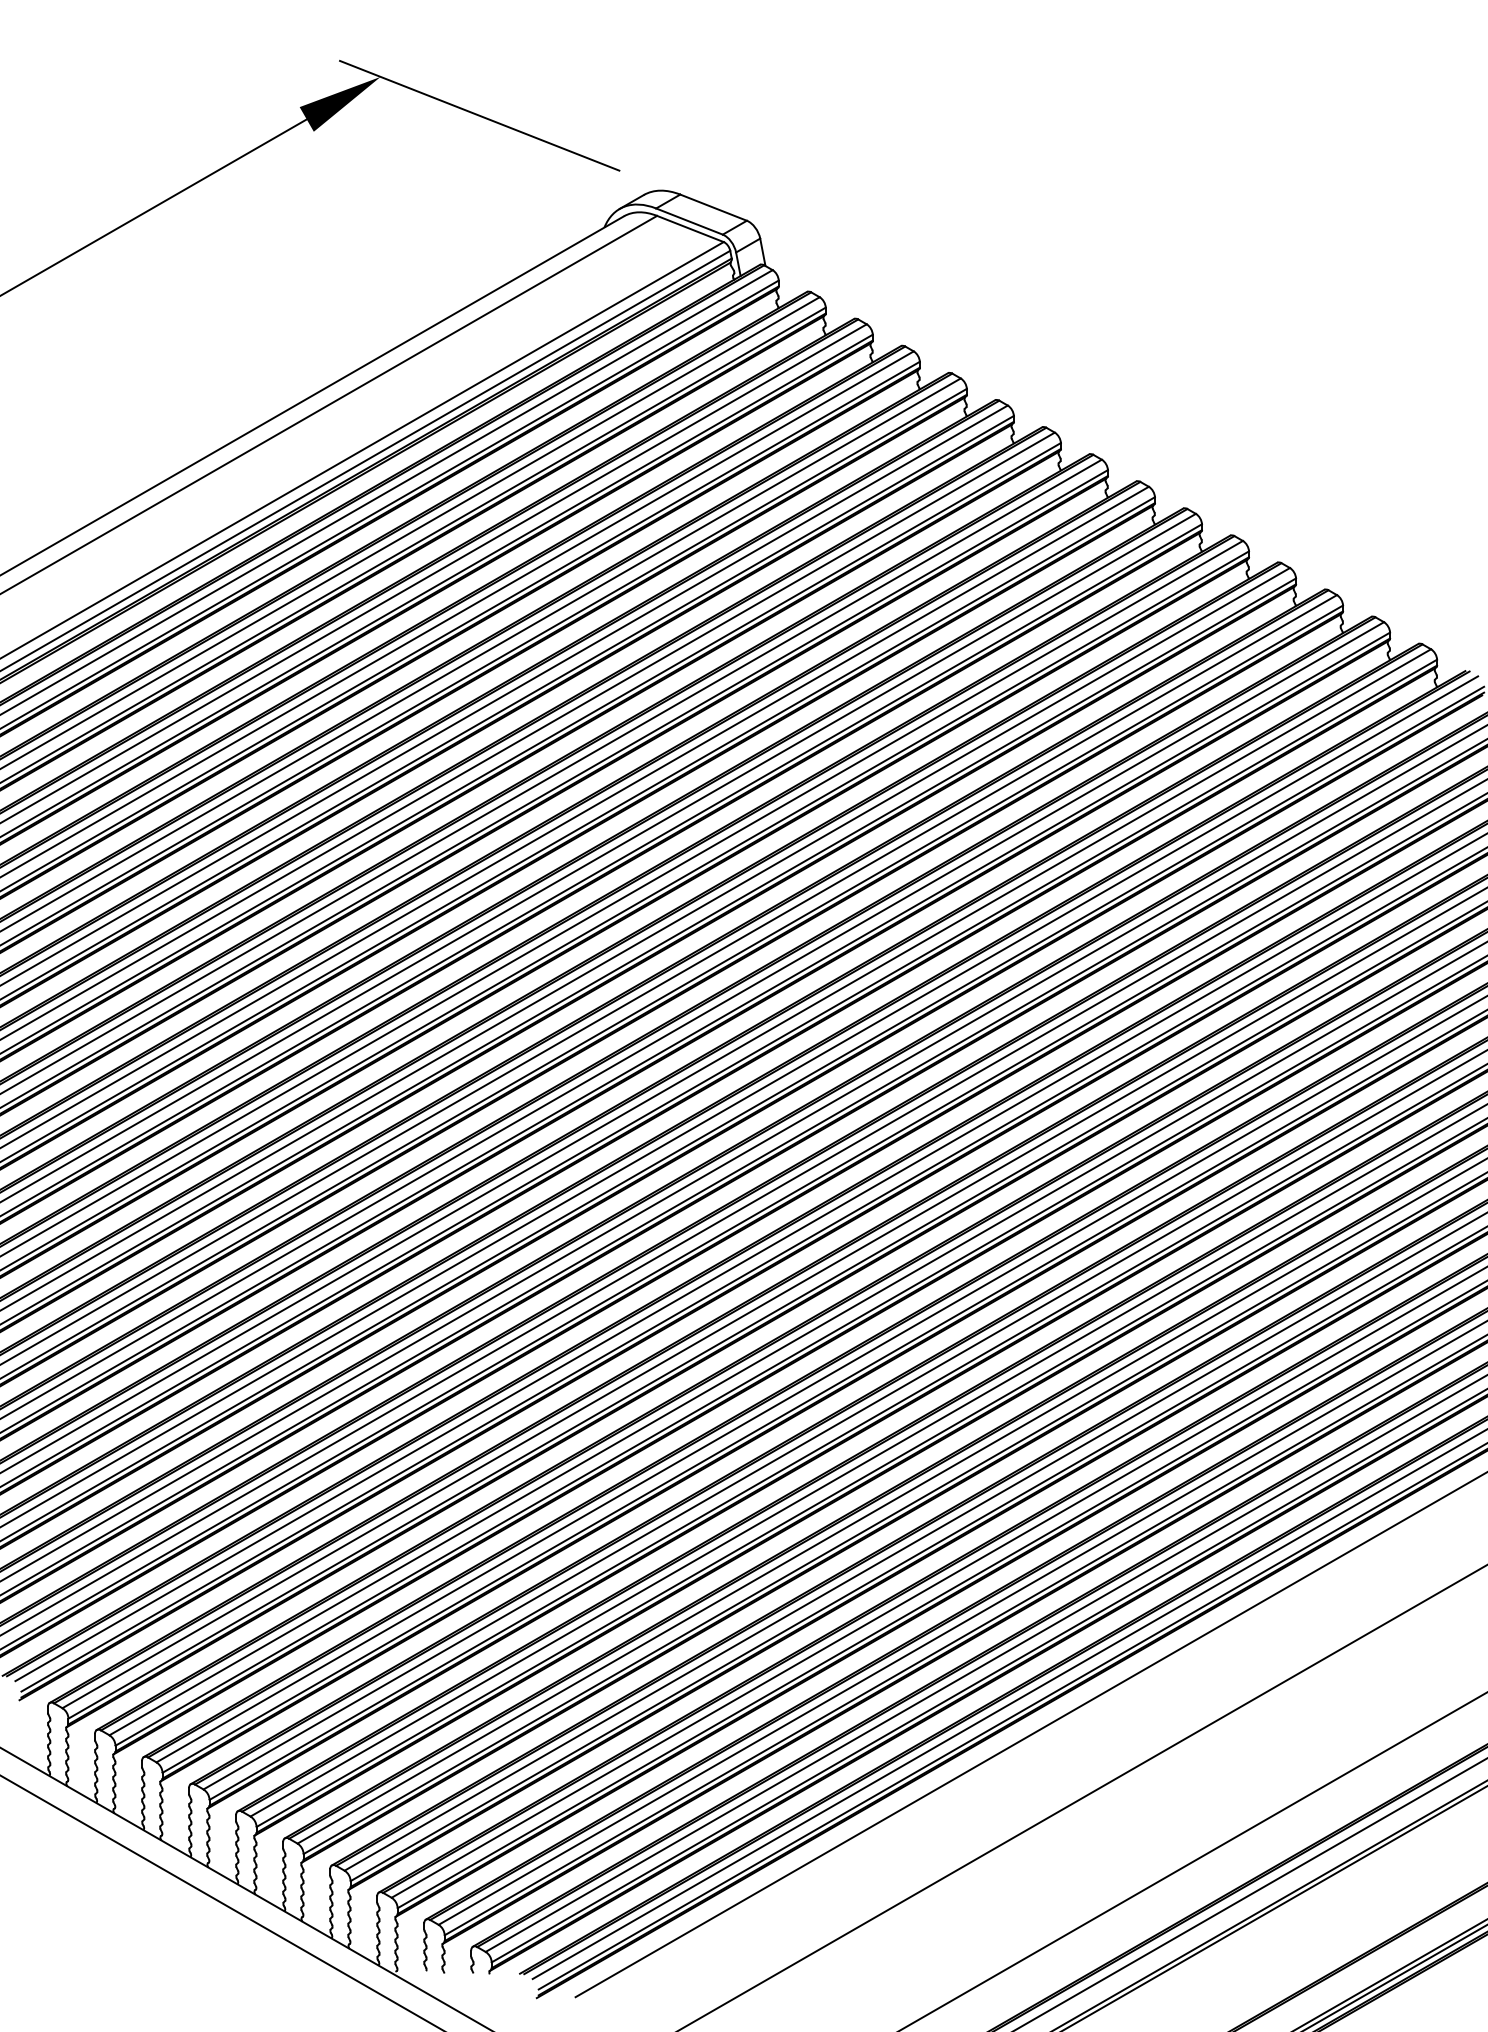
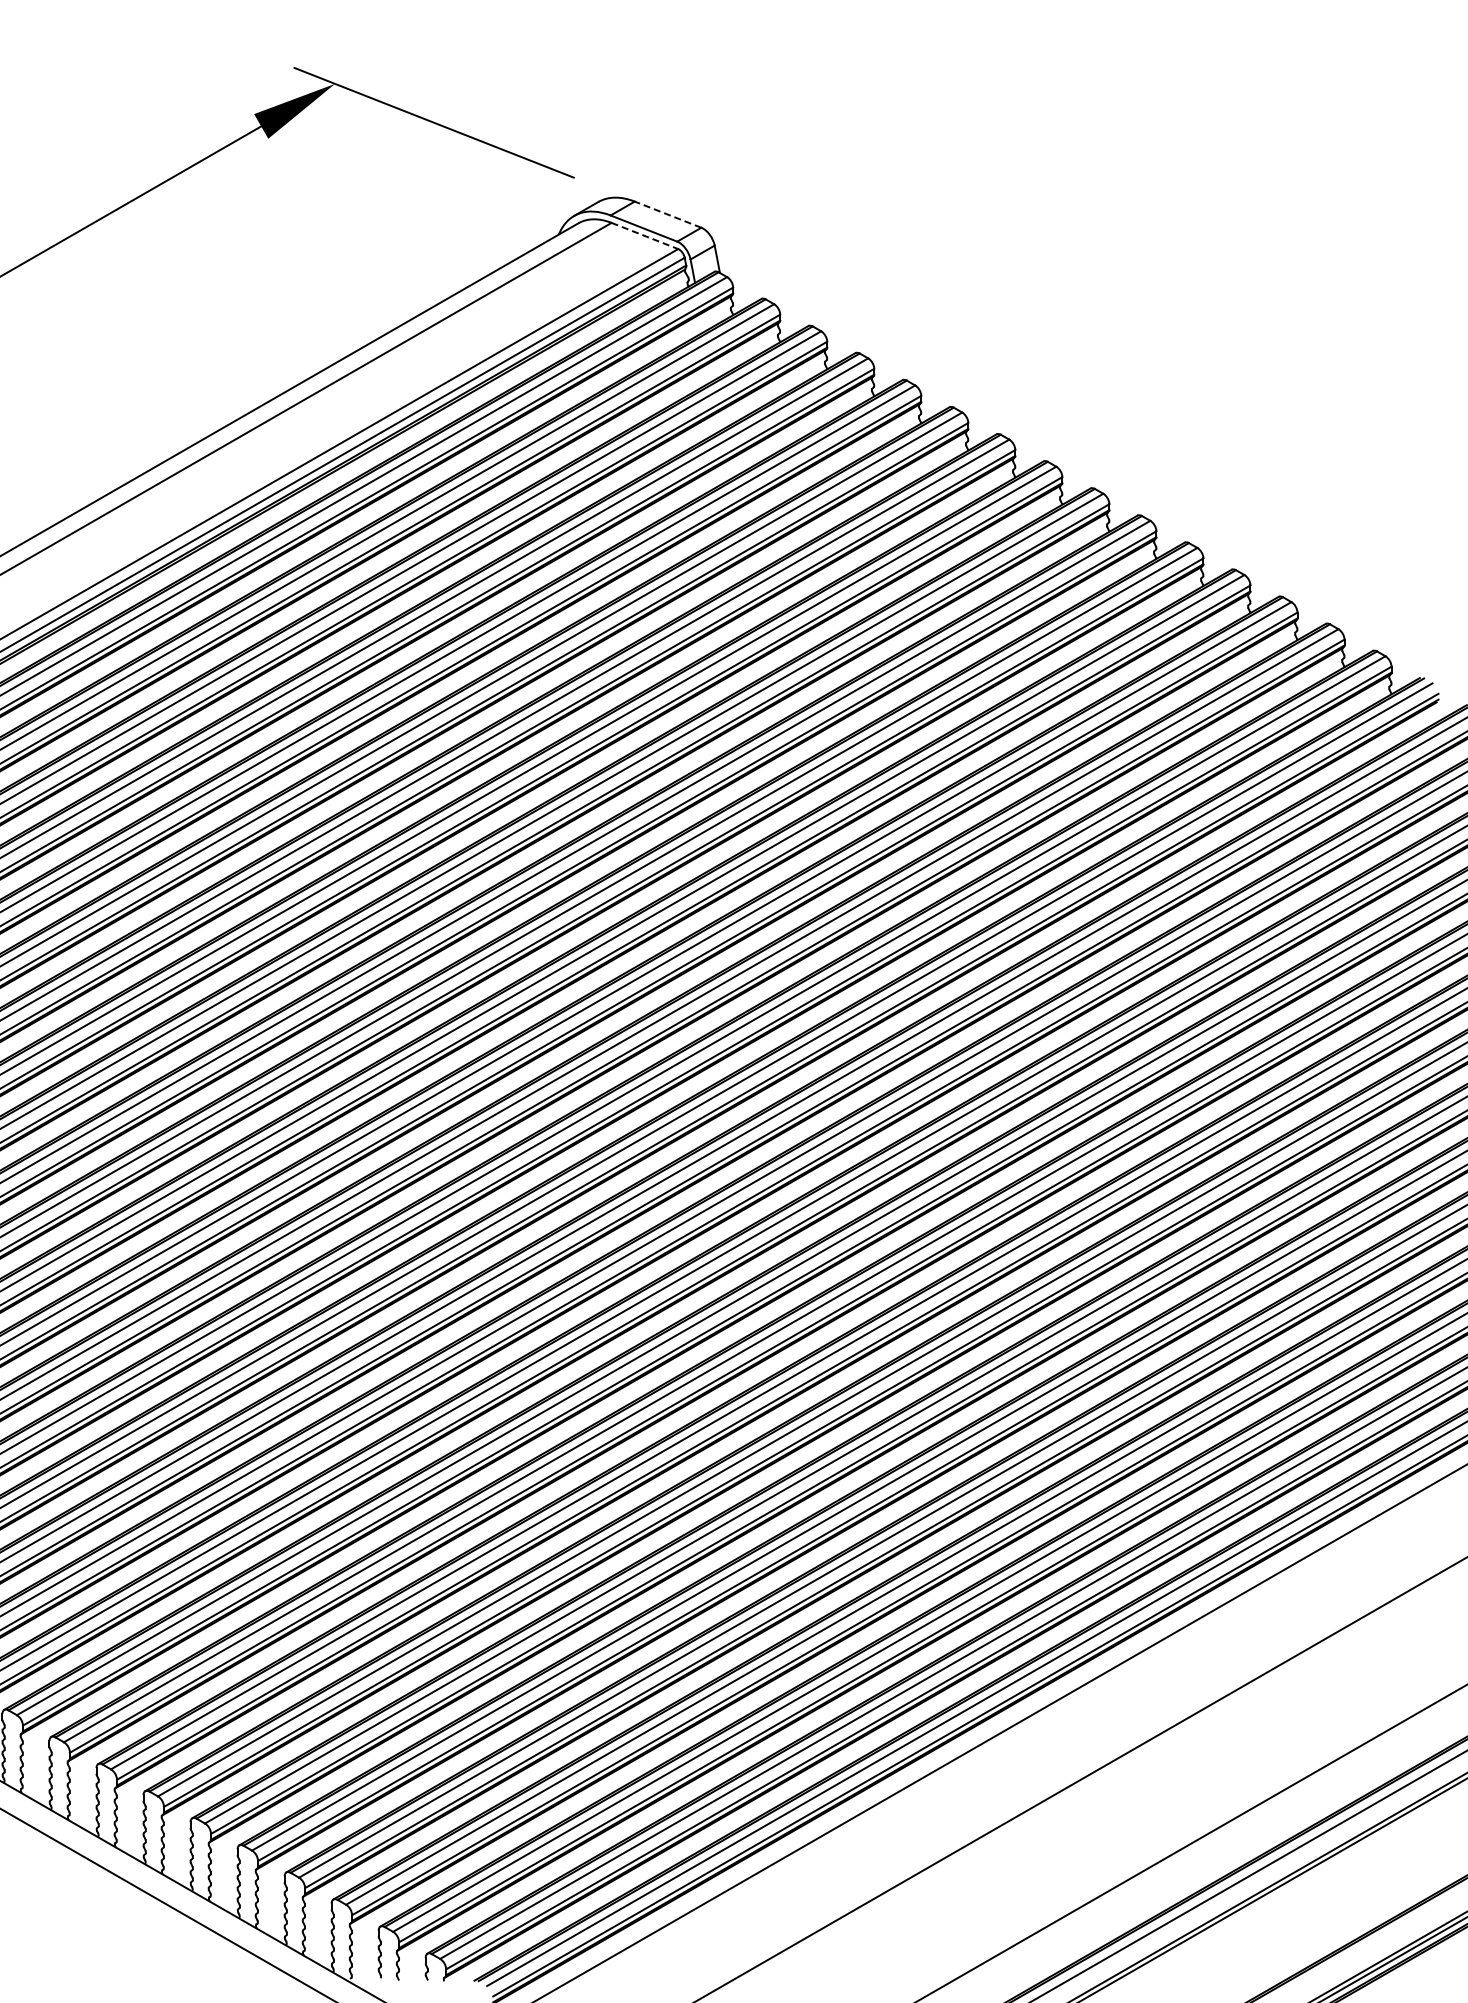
line: (713, 207) -> (667, 214), solid -> dashed
line: (690, 229) -> (644, 236), solid -> dashed

